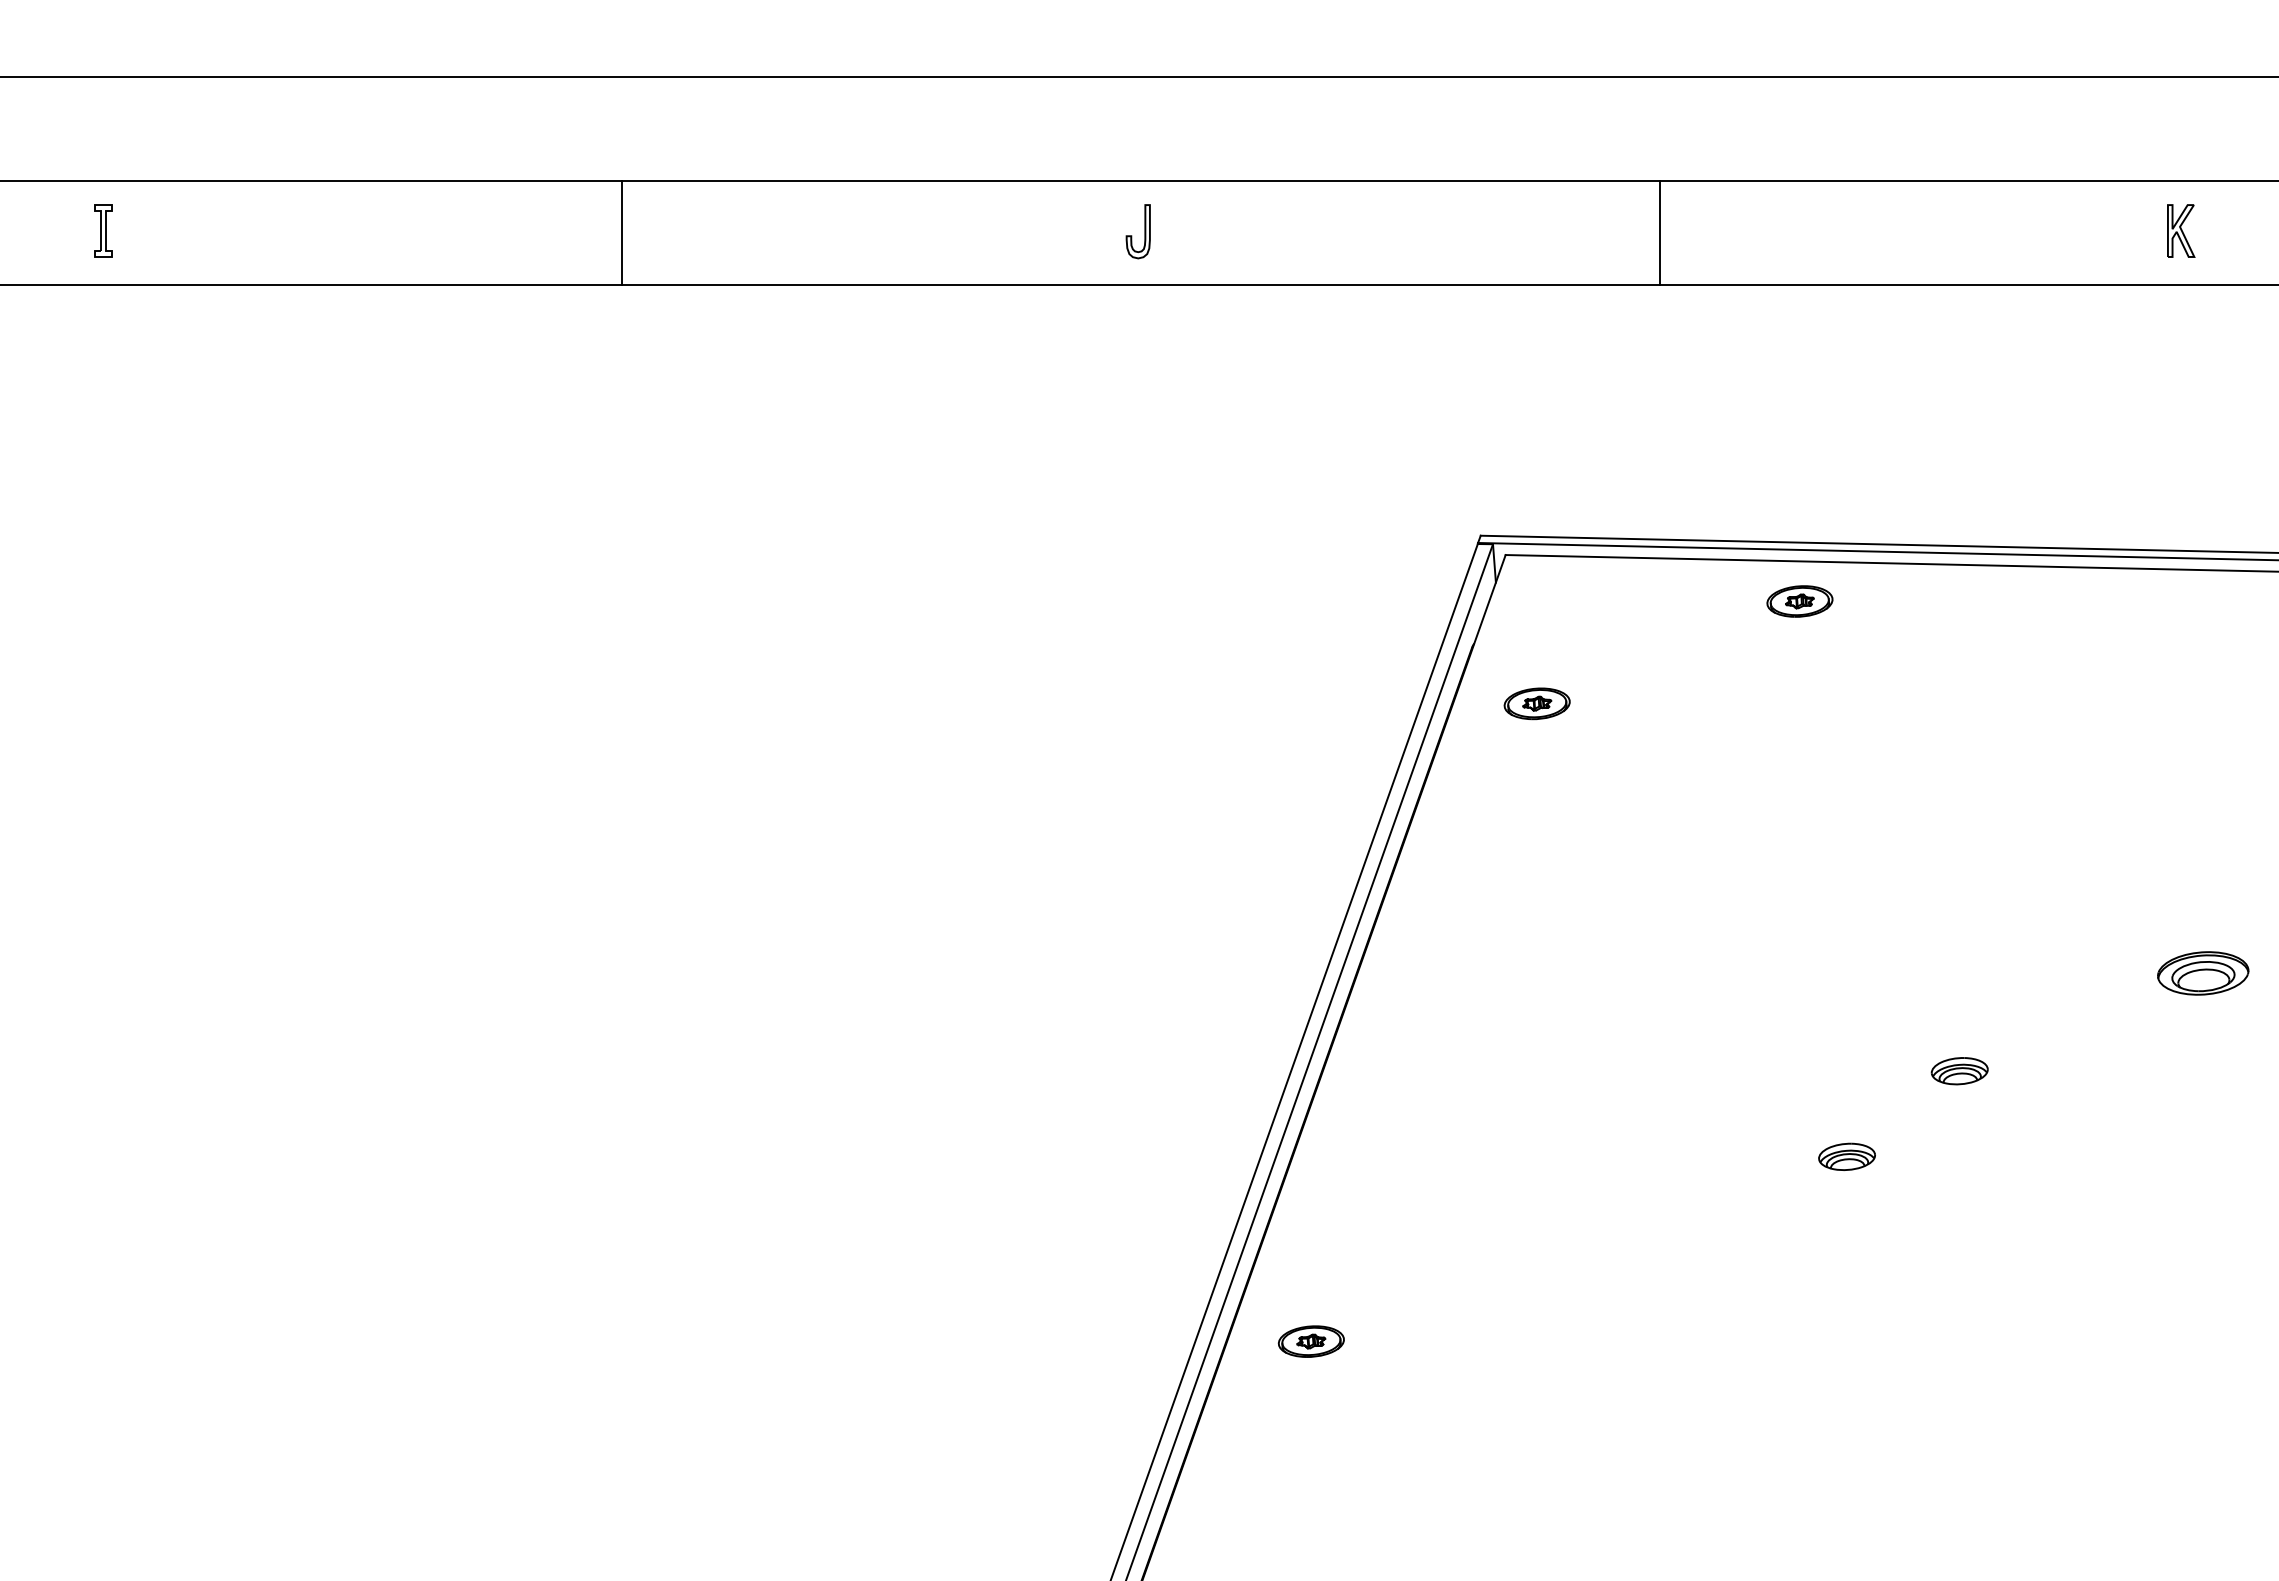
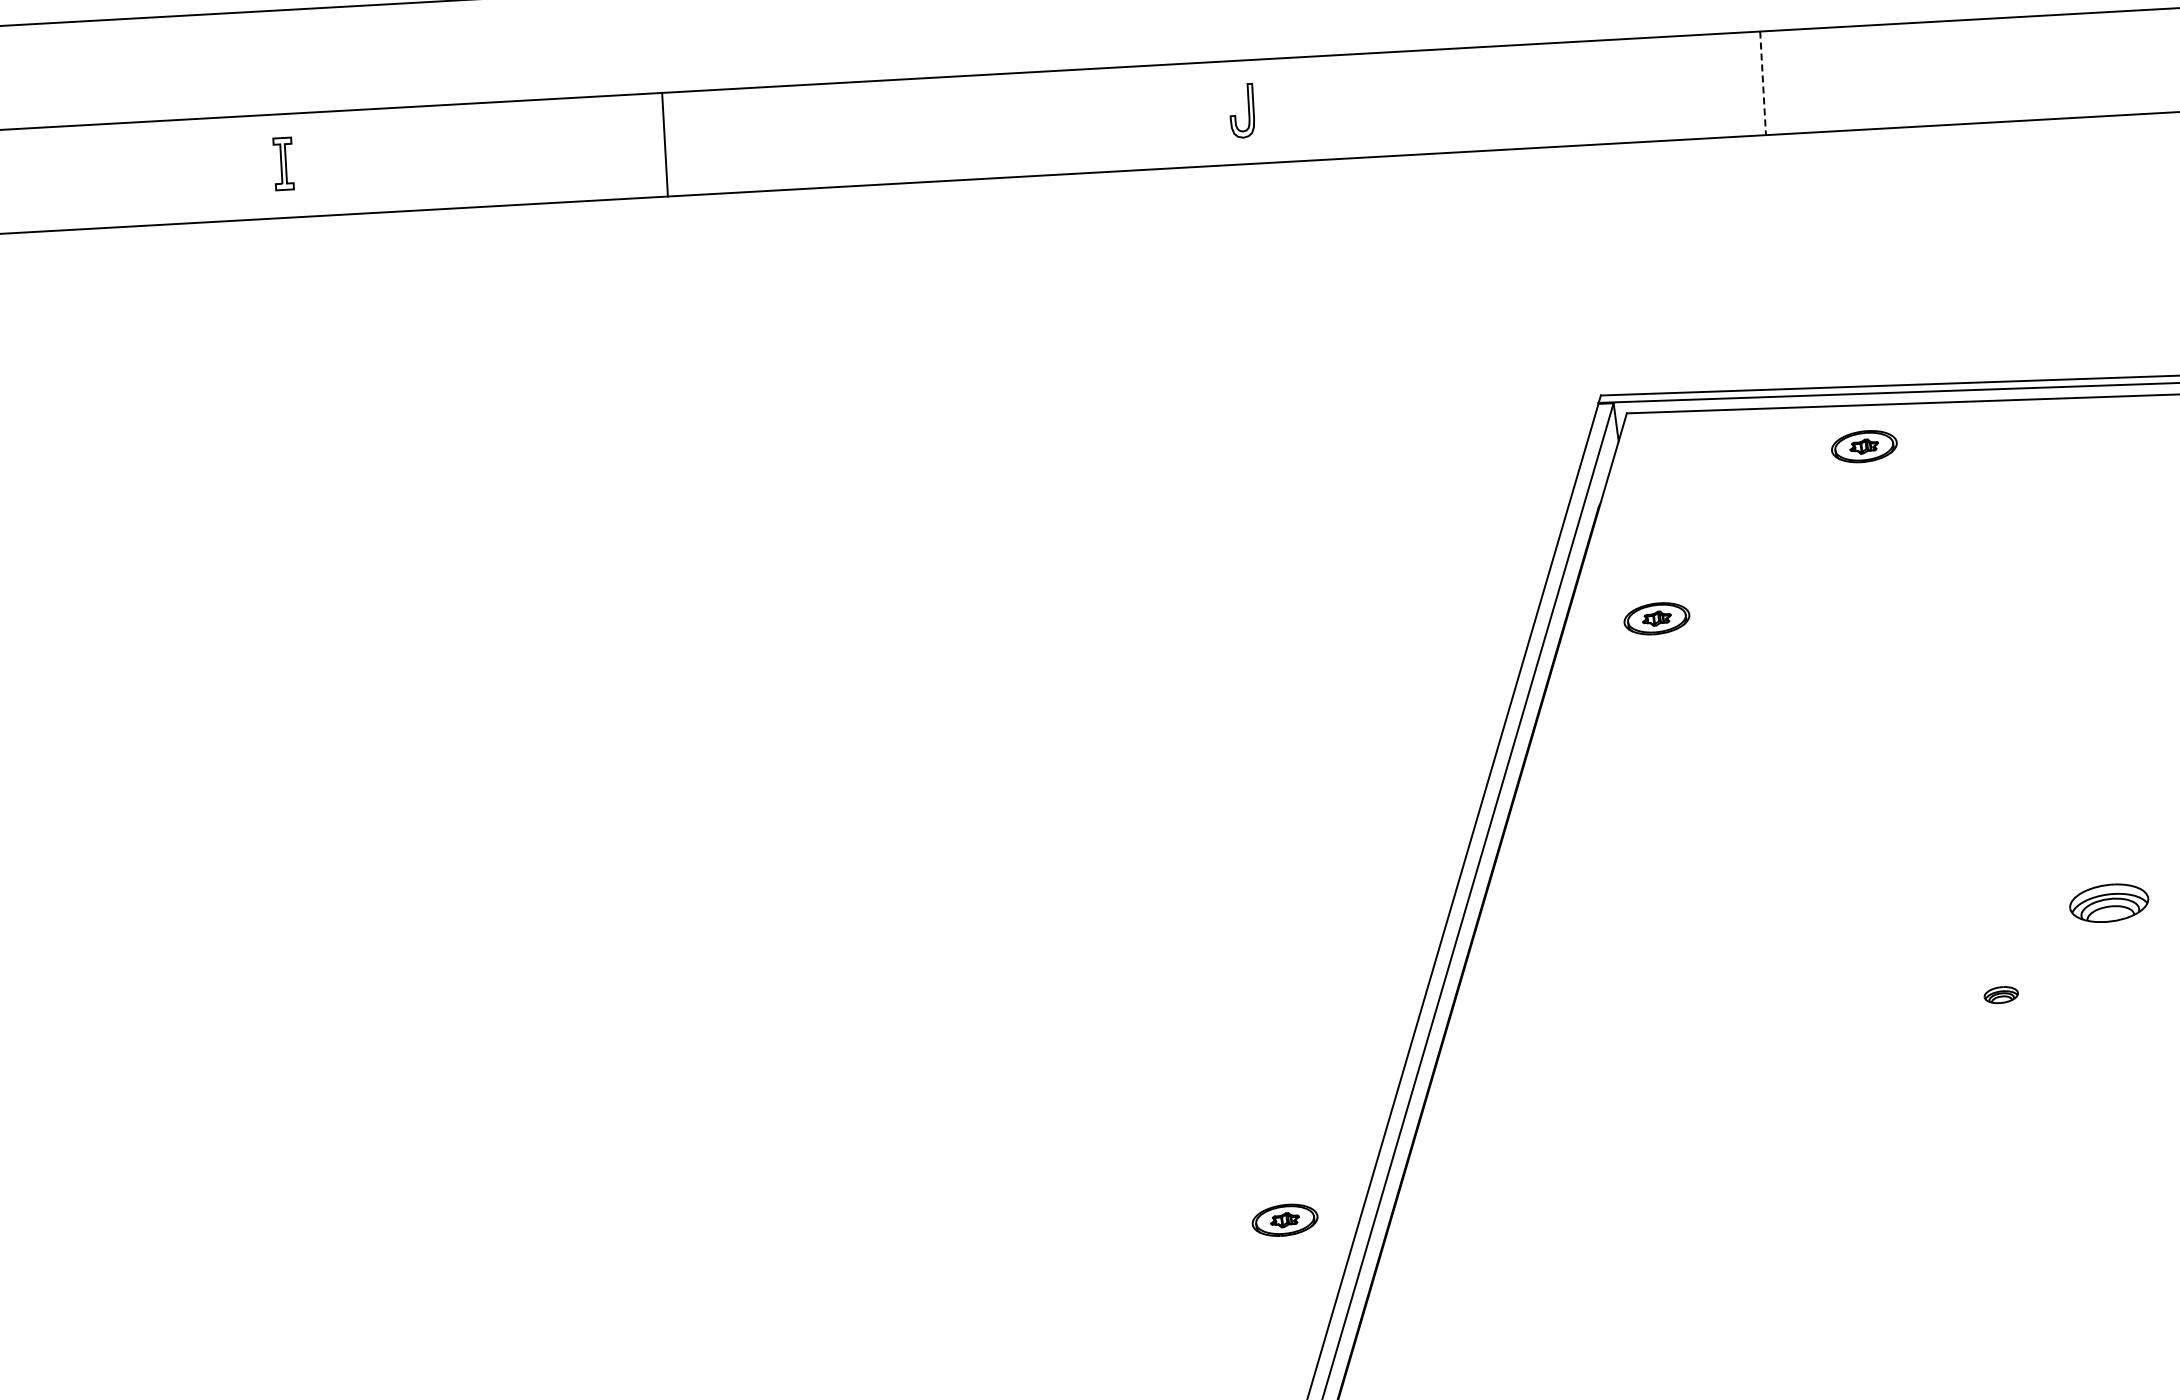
part: (103, 230) -> (283, 163), moved
line: (622, 233) -> (665, 145), moved
line: (1660, 233) -> (1763, 83), solid -> dashed
part: (1799, 601) -> (1863, 446), moved
part: (1536, 703) -> (1656, 618), moved
part: (1959, 1071) -> (2108, 903), size x1.4
part: (1846, 1156) -> (2000, 994), size x0.6
part: (1310, 1341) -> (1284, 1220), moved

